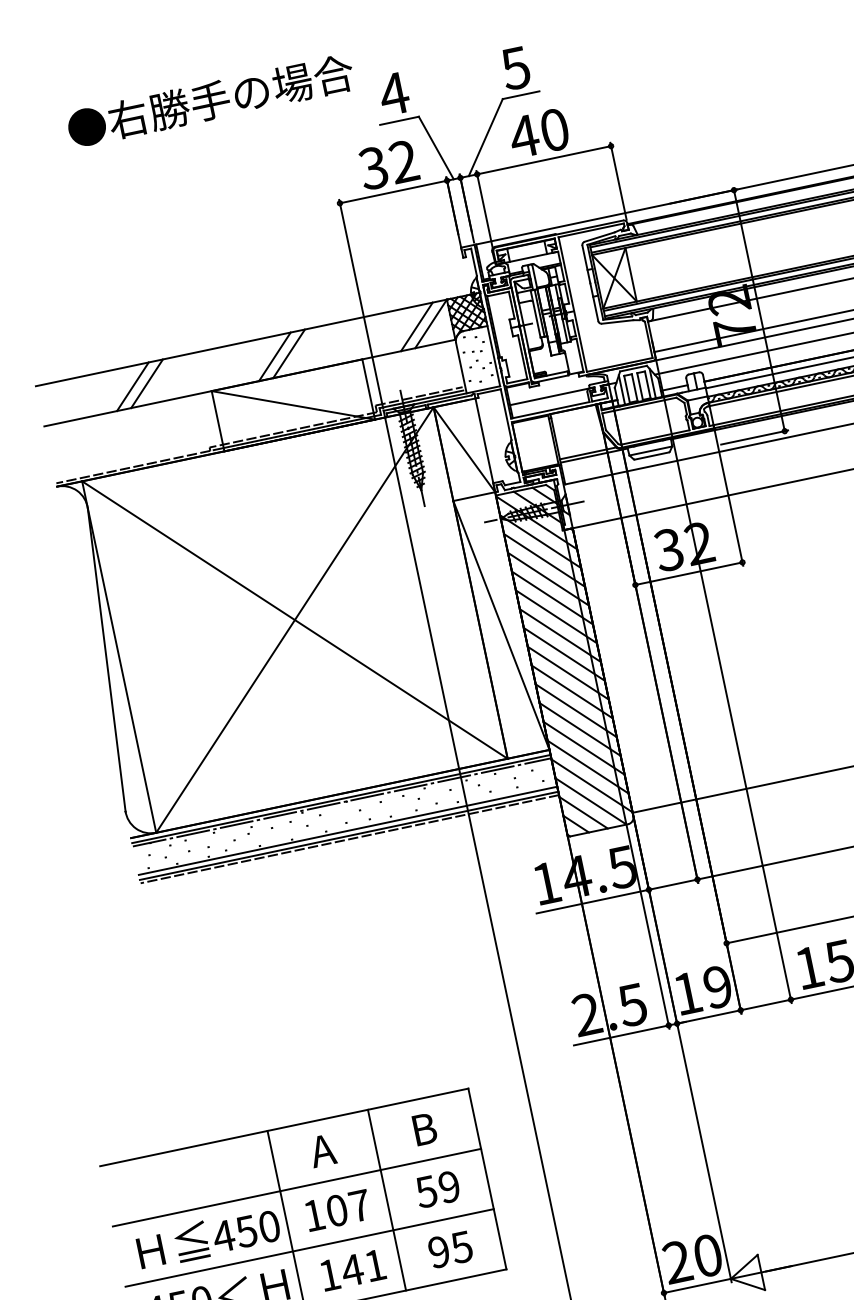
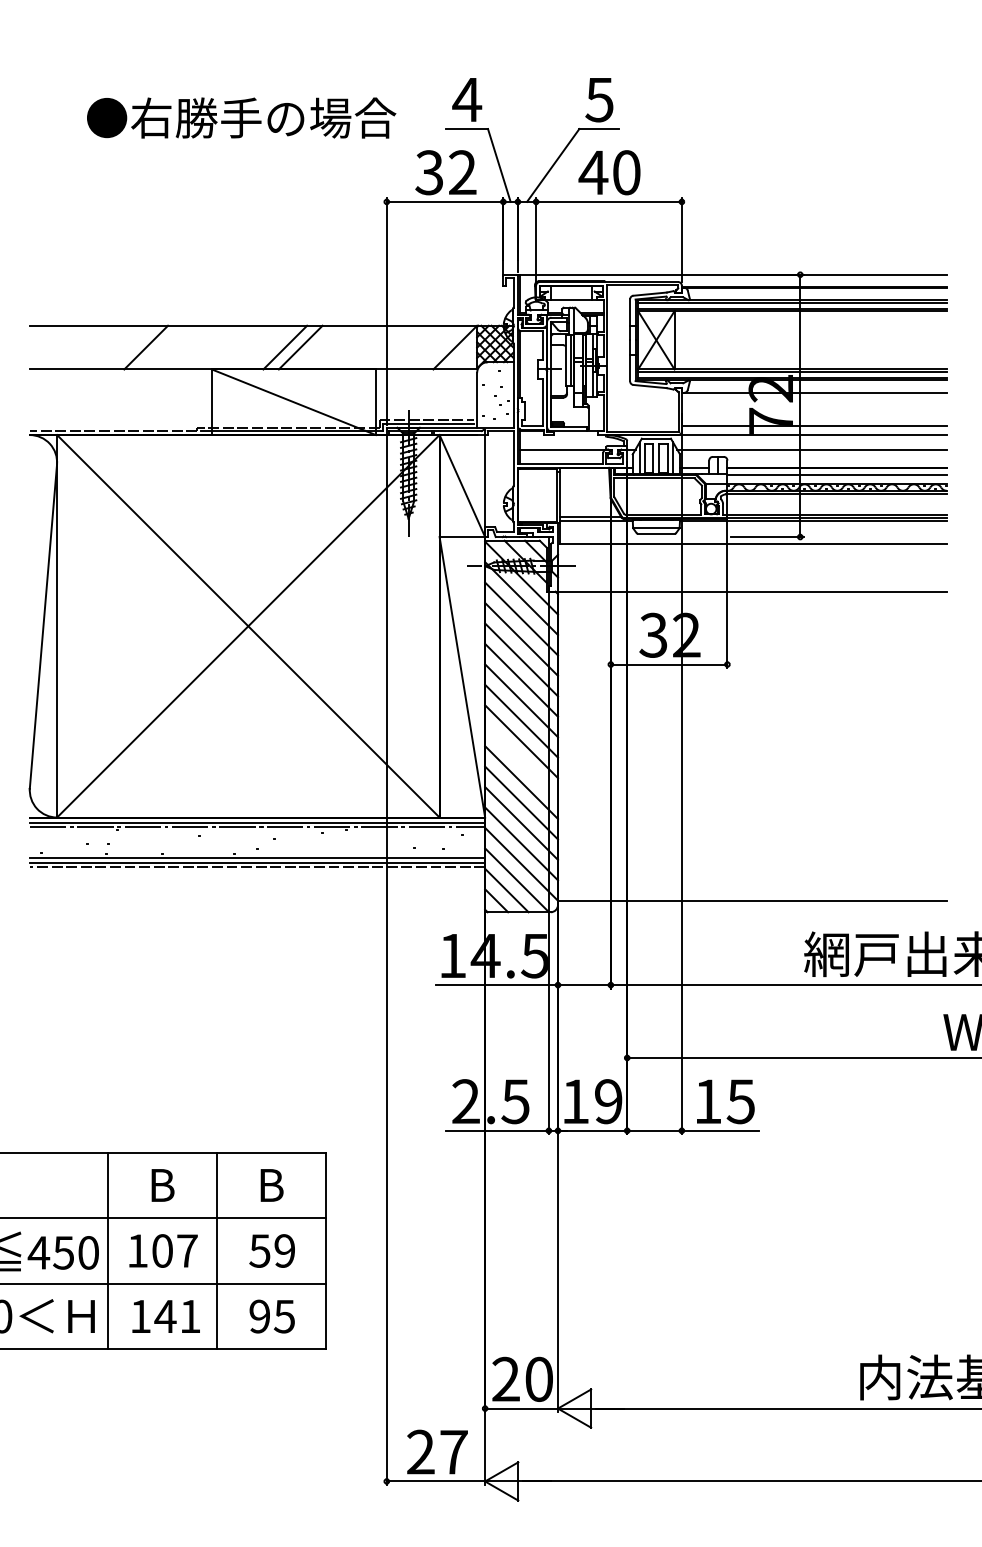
text: (210, 100) -> (241, 117), moved
line: (416, 326) -> (439, 347), removed
line: (132, 386) -> (130, 347), removed
line: (572, 691) -> (521, 761), removed
text: (322, 1150) -> (160, 1185), A -> B

